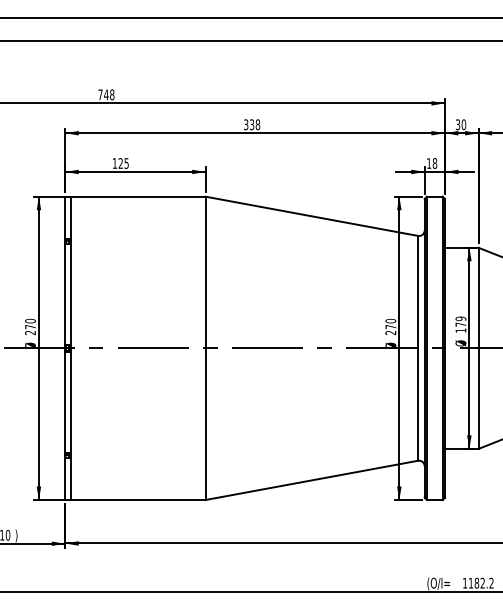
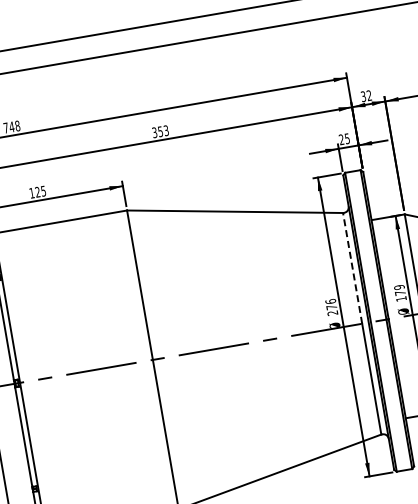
text: (255, 124) -> (163, 130), 338 -> 353
text: (463, 124) -> (368, 95), 30 -> 32
text: (432, 163) -> (344, 139), 18 -> 25
line: (418, 291) -> (352, 267), solid -> dashed
text: (390, 320) -> (330, 301), 270 -> 276

